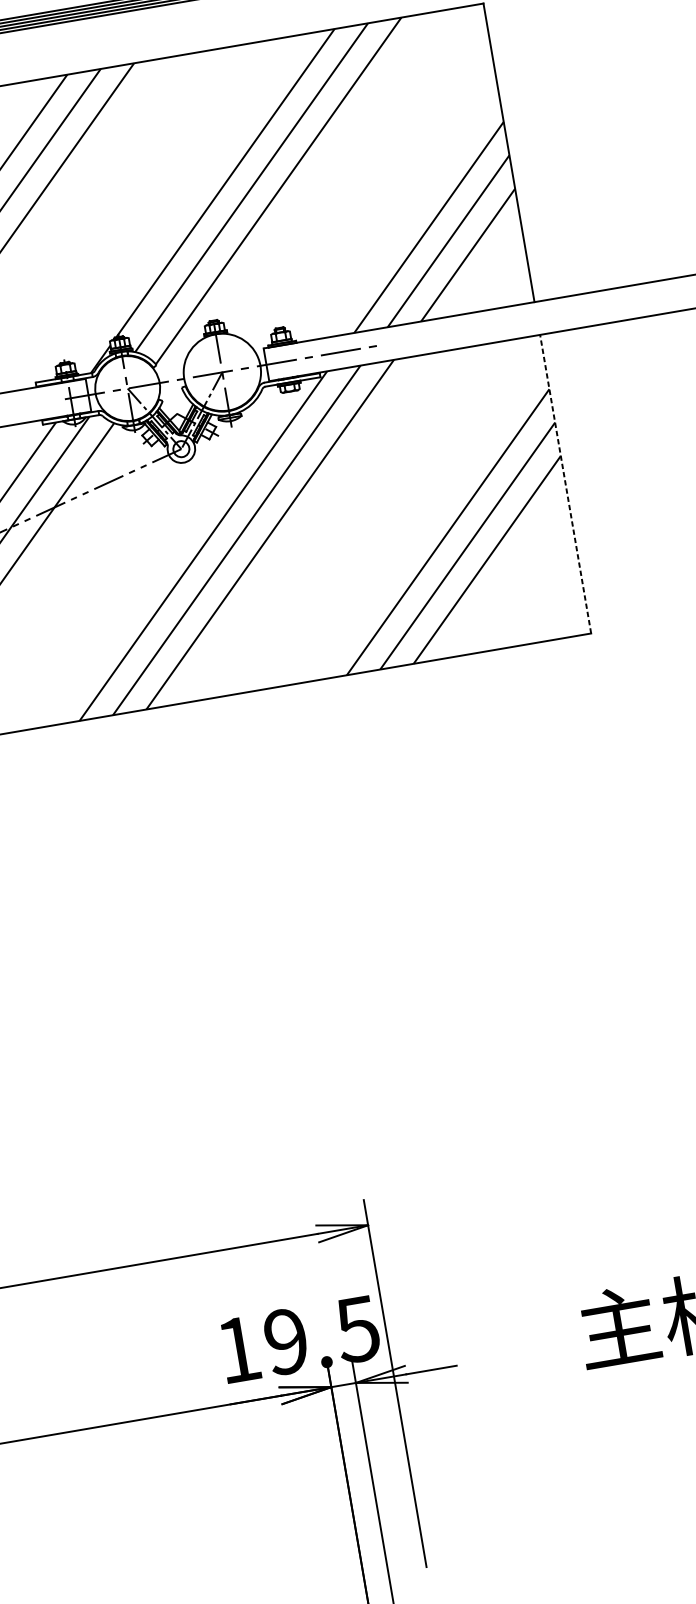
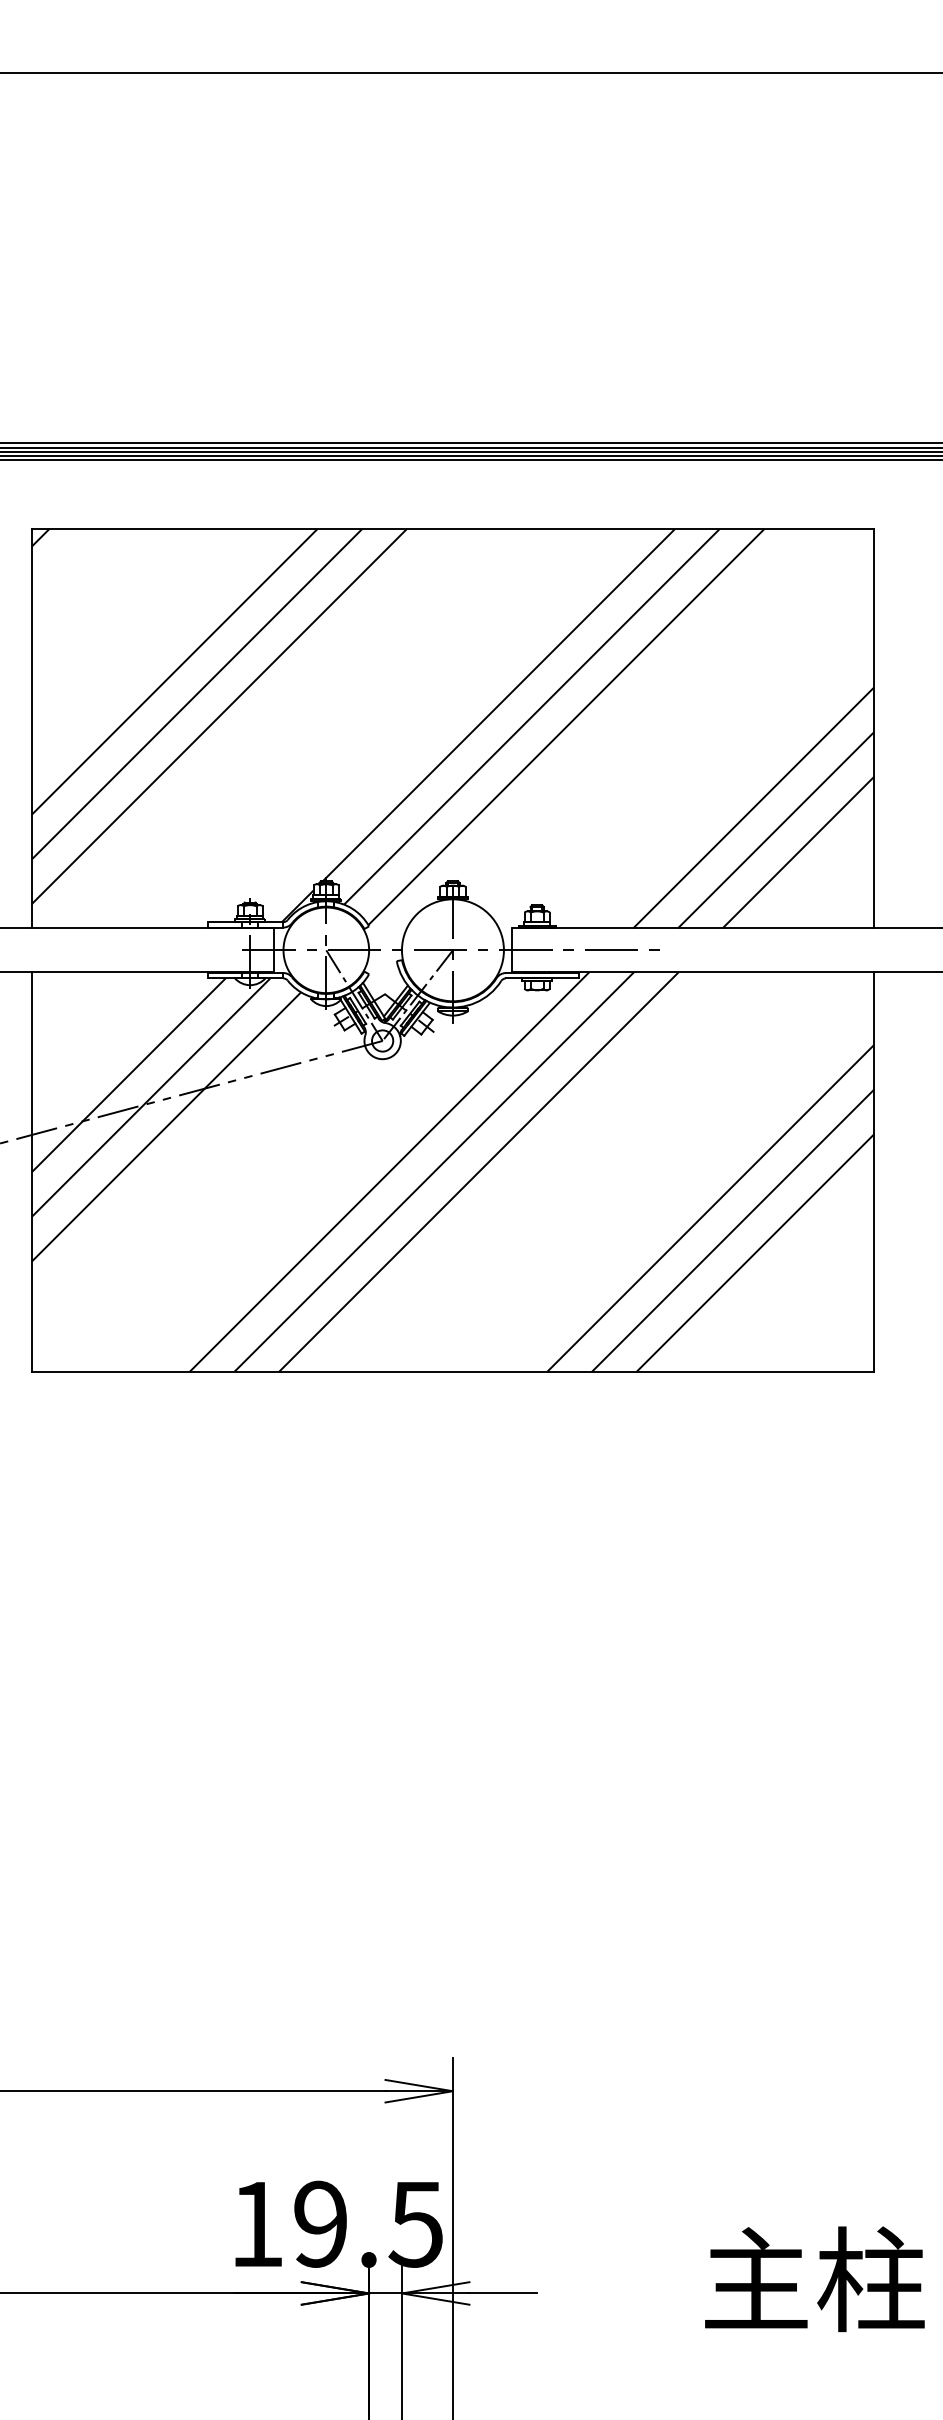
line: (565, 483) -> (874, 1171), dashed -> solid

